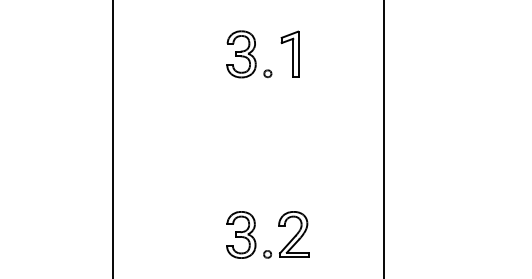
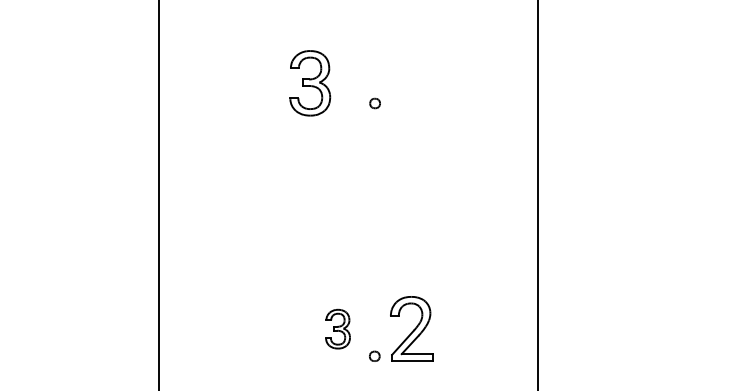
part: (289, 53) -> (405, 75), removed
part: (241, 54) -> (310, 83), moved
part: (241, 234) -> (338, 328), size x0.6

